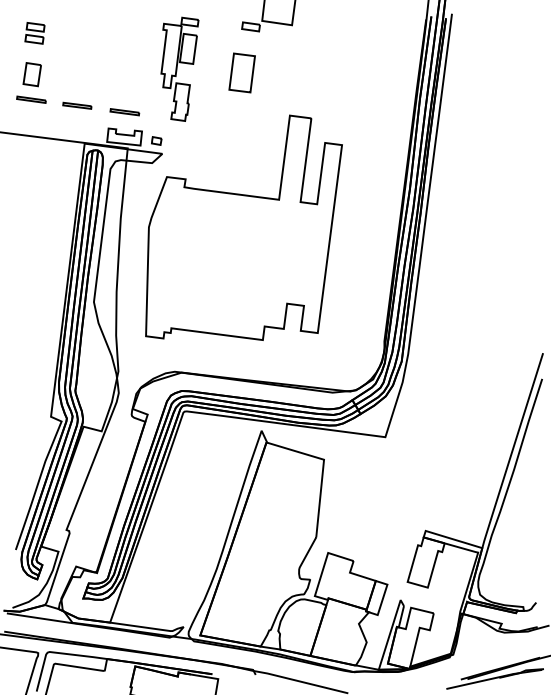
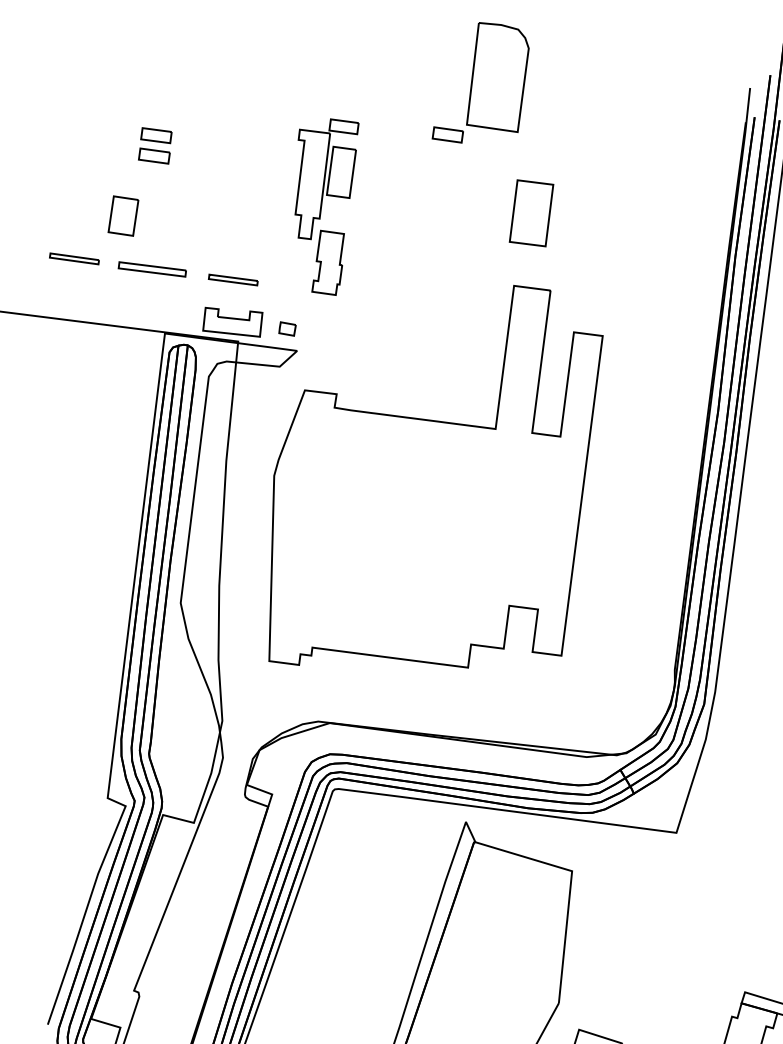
part: (34, 33) -> (154, 146), moved
part: (241, 72) -> (530, 212), moved
part: (31, 74) -> (122, 215), moved
part: (77, 105) -> (152, 268), size x1.4

